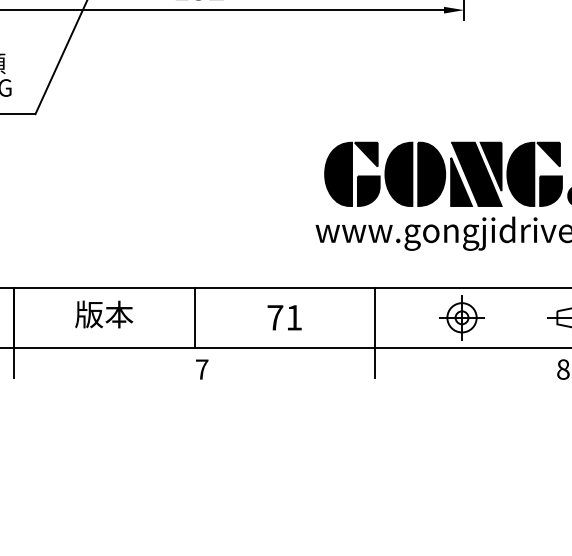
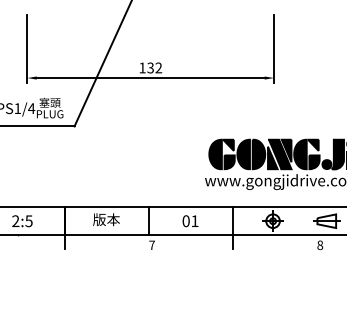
text: (273, 318) -> (185, 221), 71 -> 01

